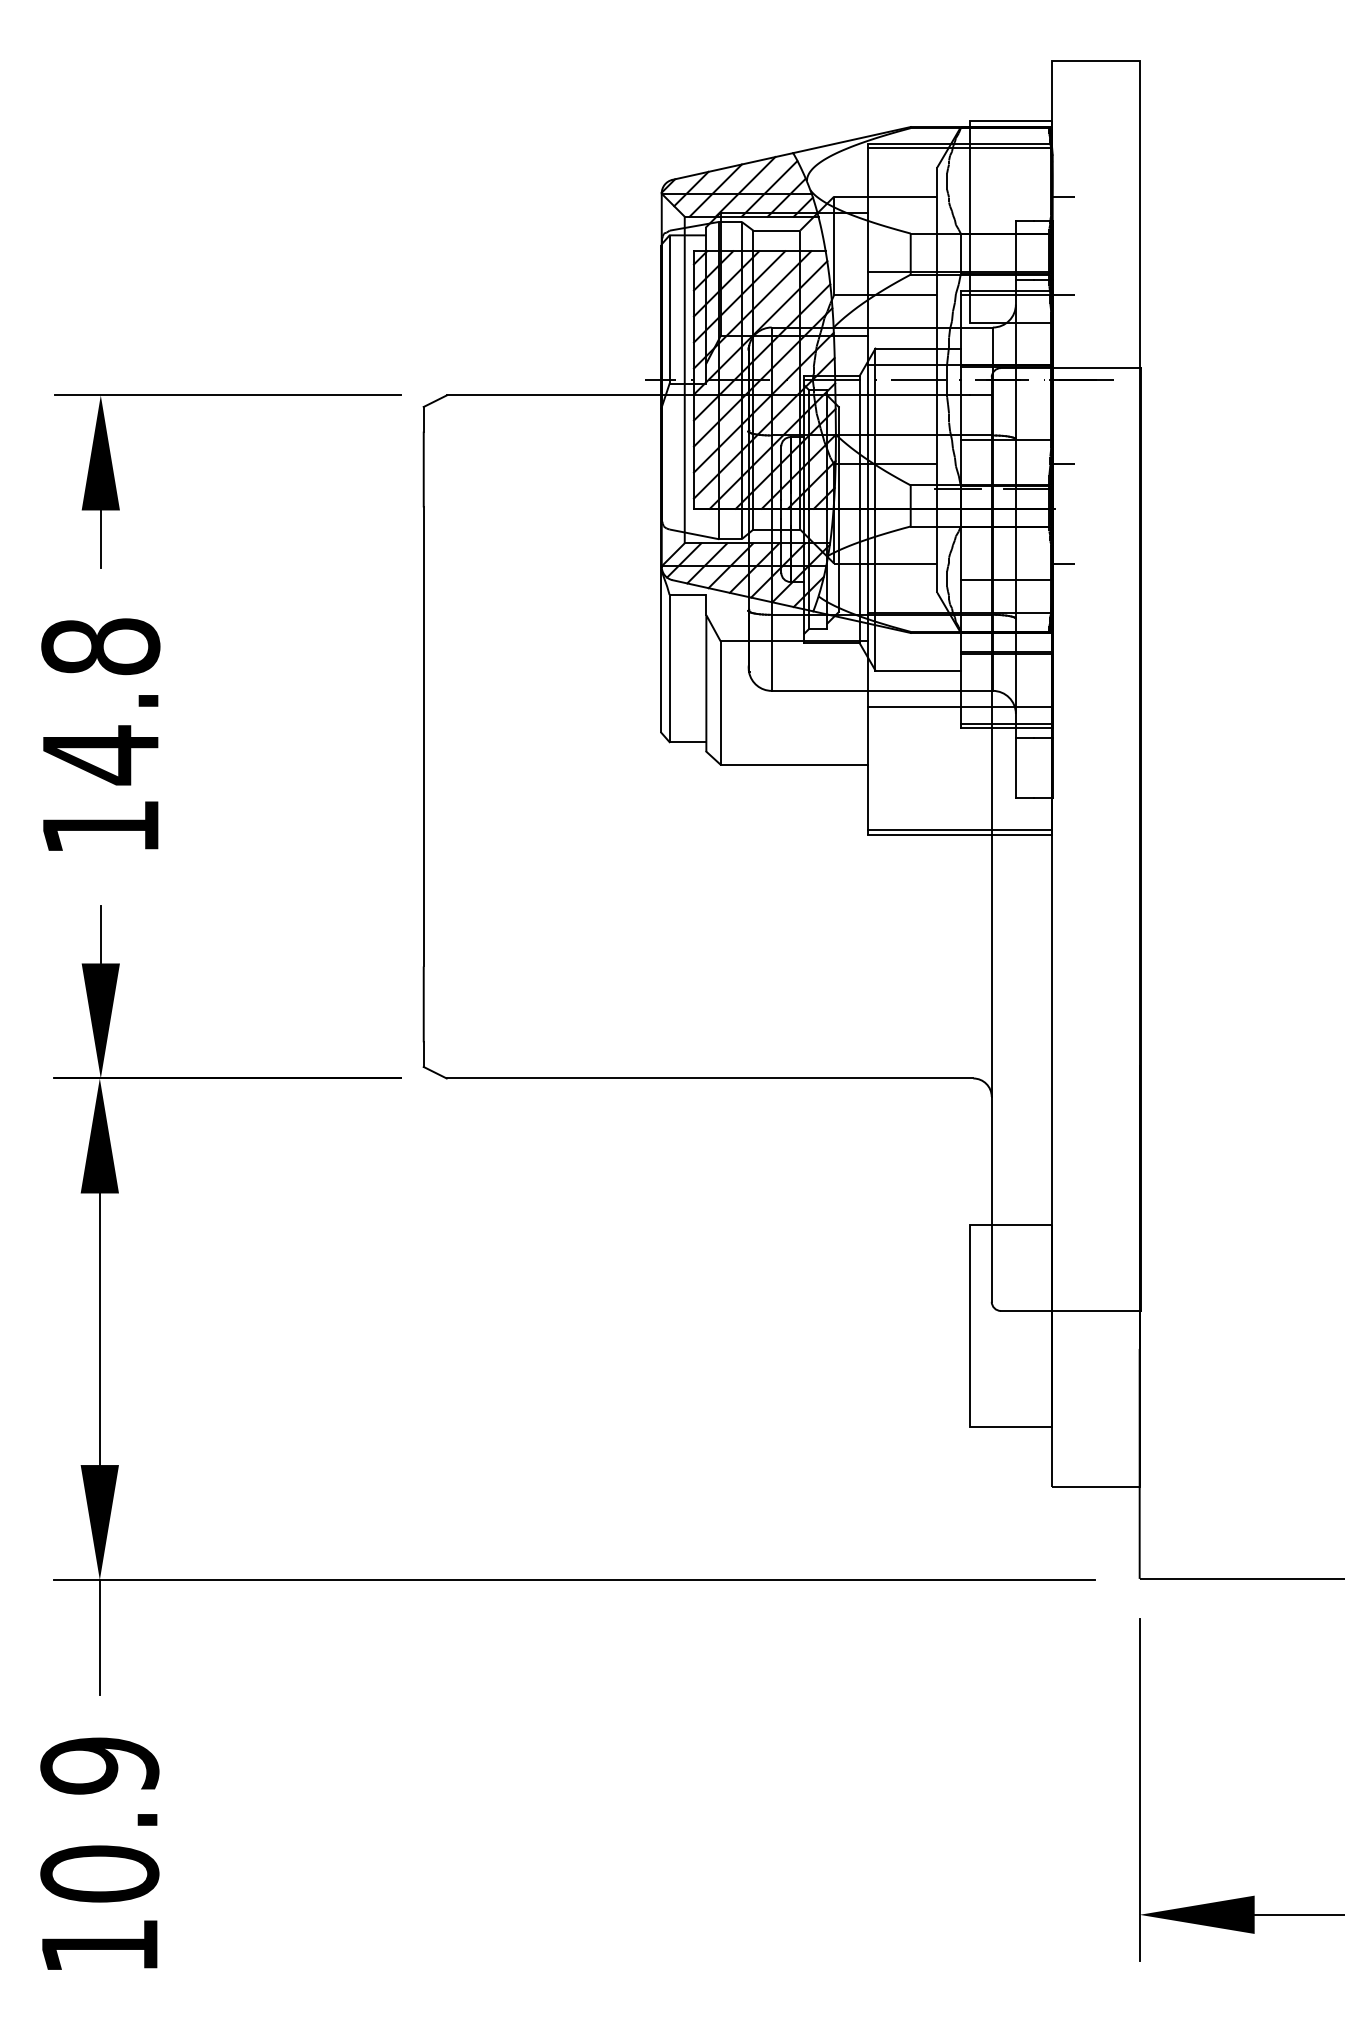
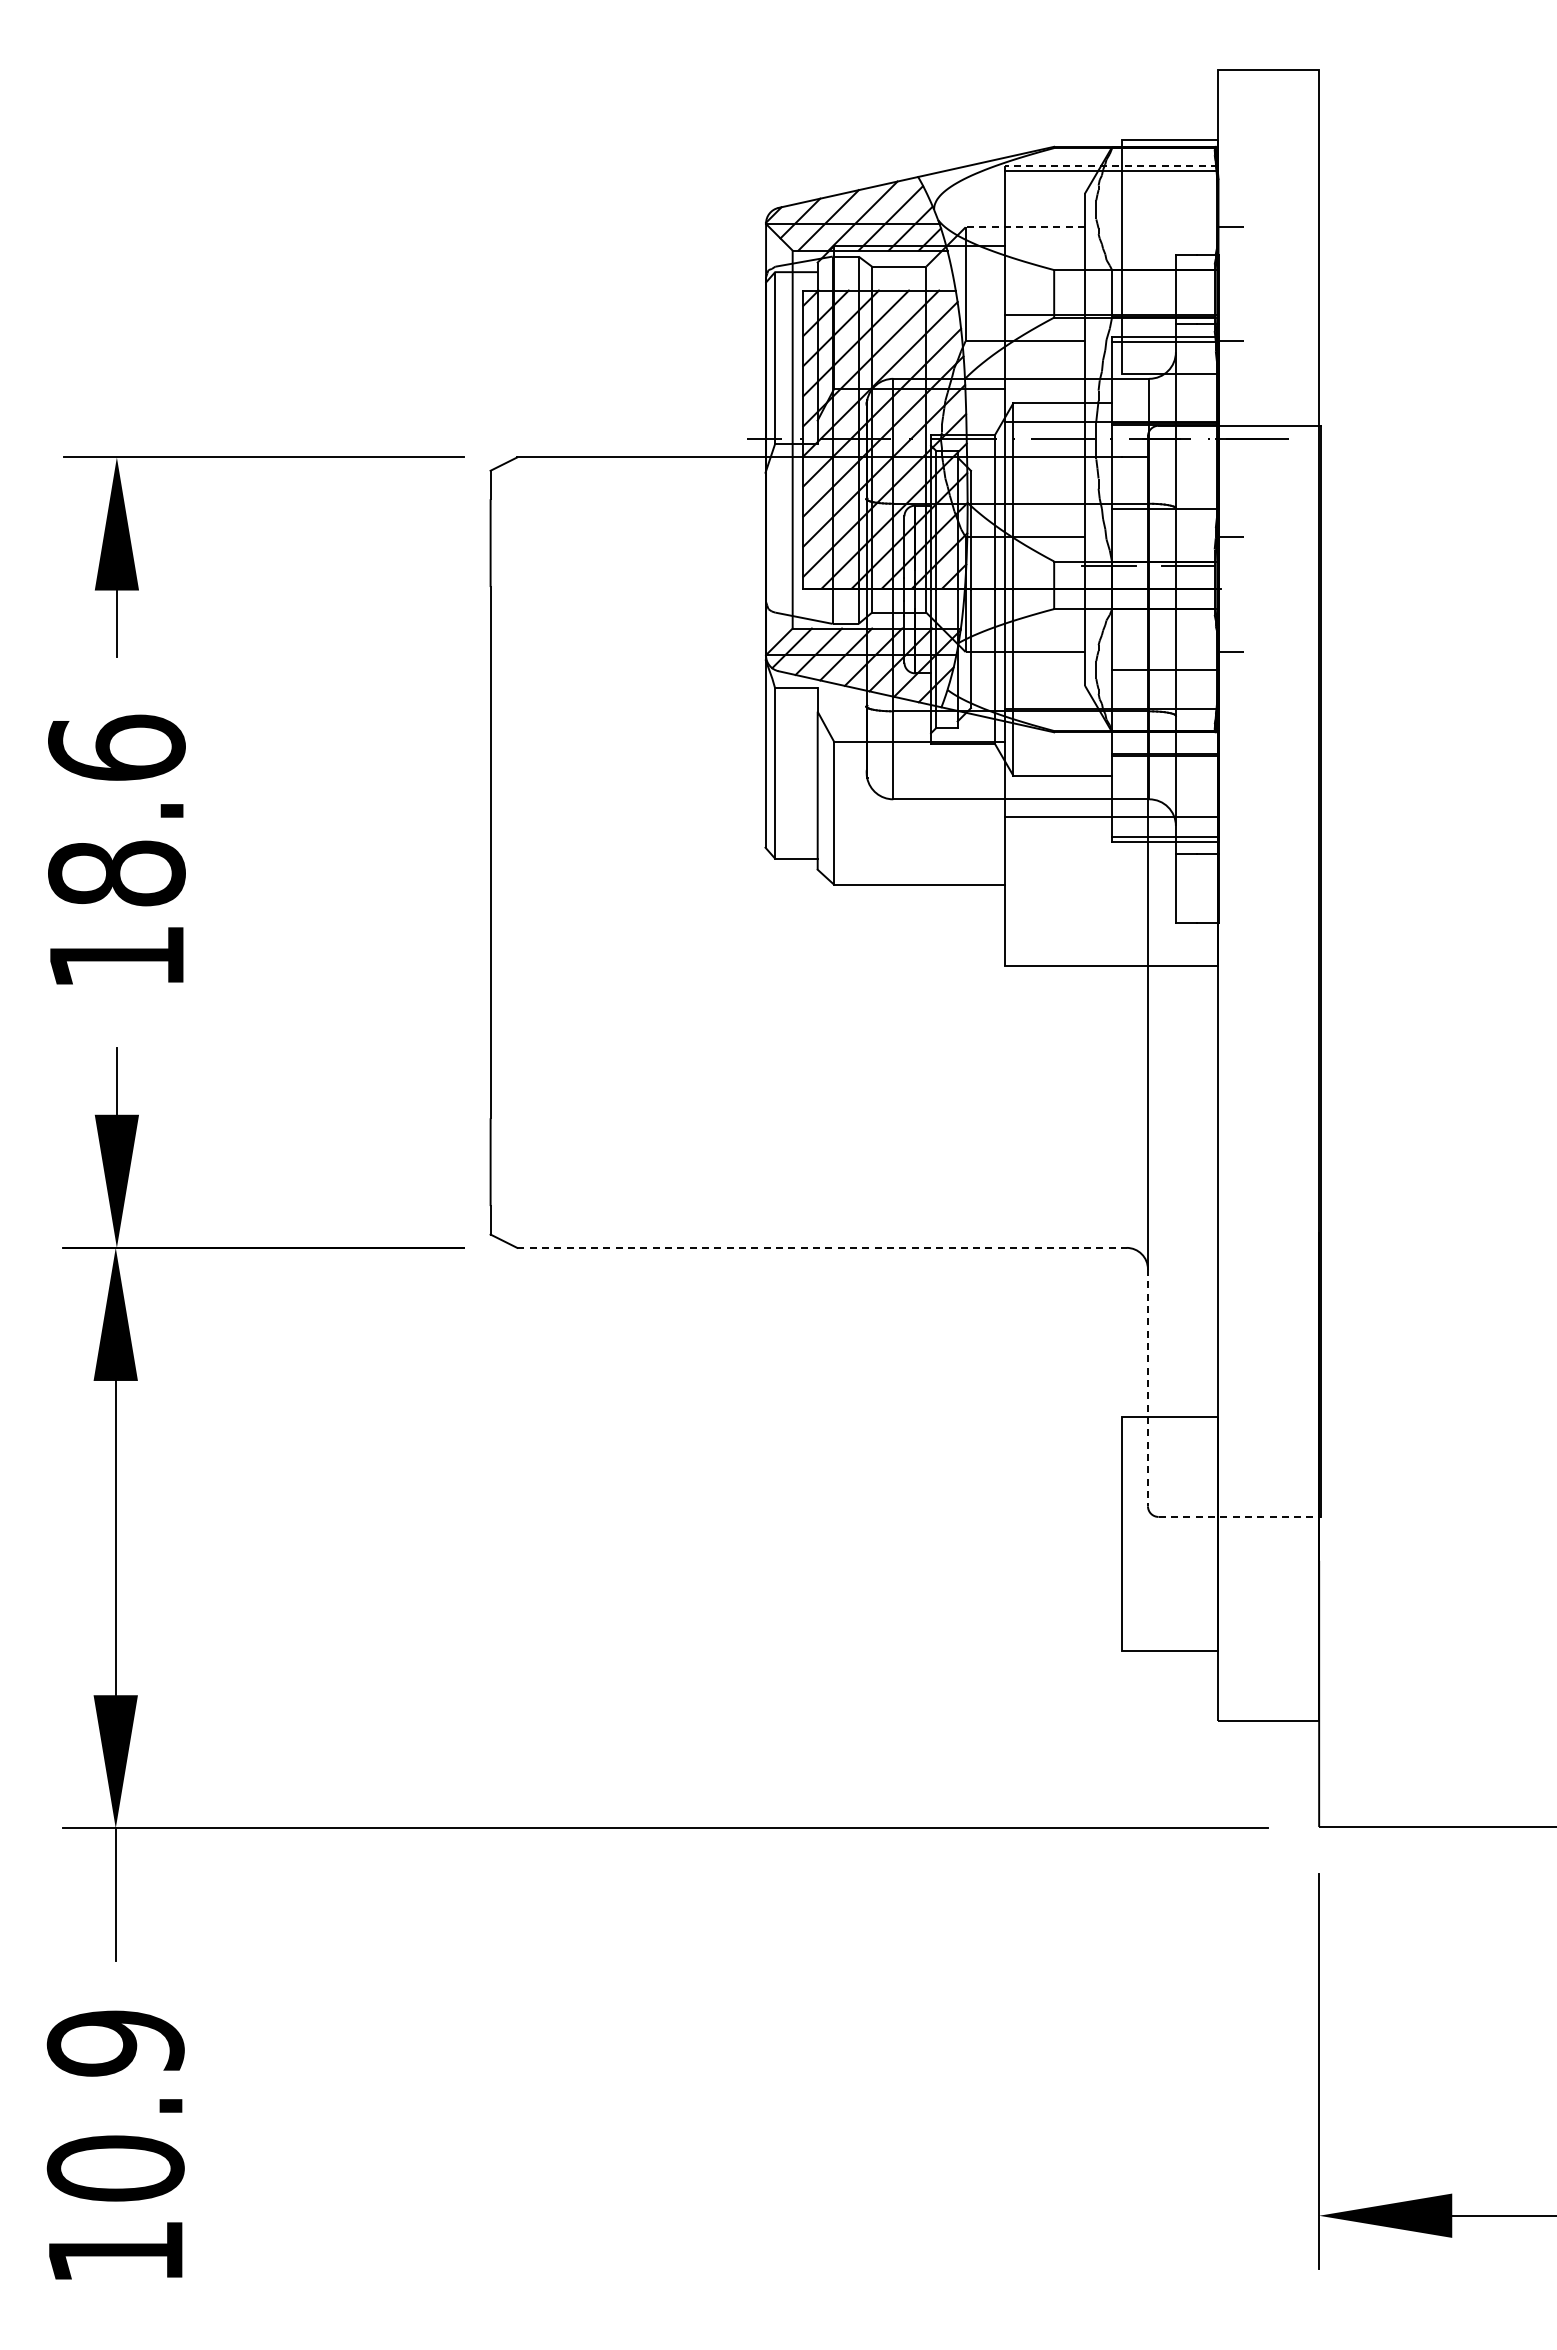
line: (960, 144) -> (1111, 166), solid -> dashed
line: (885, 196) -> (1025, 227), solid -> dashed
text: (100, 701) -> (116, 811), 14.8 -> 18.6
line: (960, 830) -> (1111, 960), removed
line: (709, 1078) -> (821, 1247), solid -> dashed
line: (991, 1199) -> (1147, 1387), solid -> dashed
line: (1071, 1310) -> (1240, 1516), solid -> dashed

